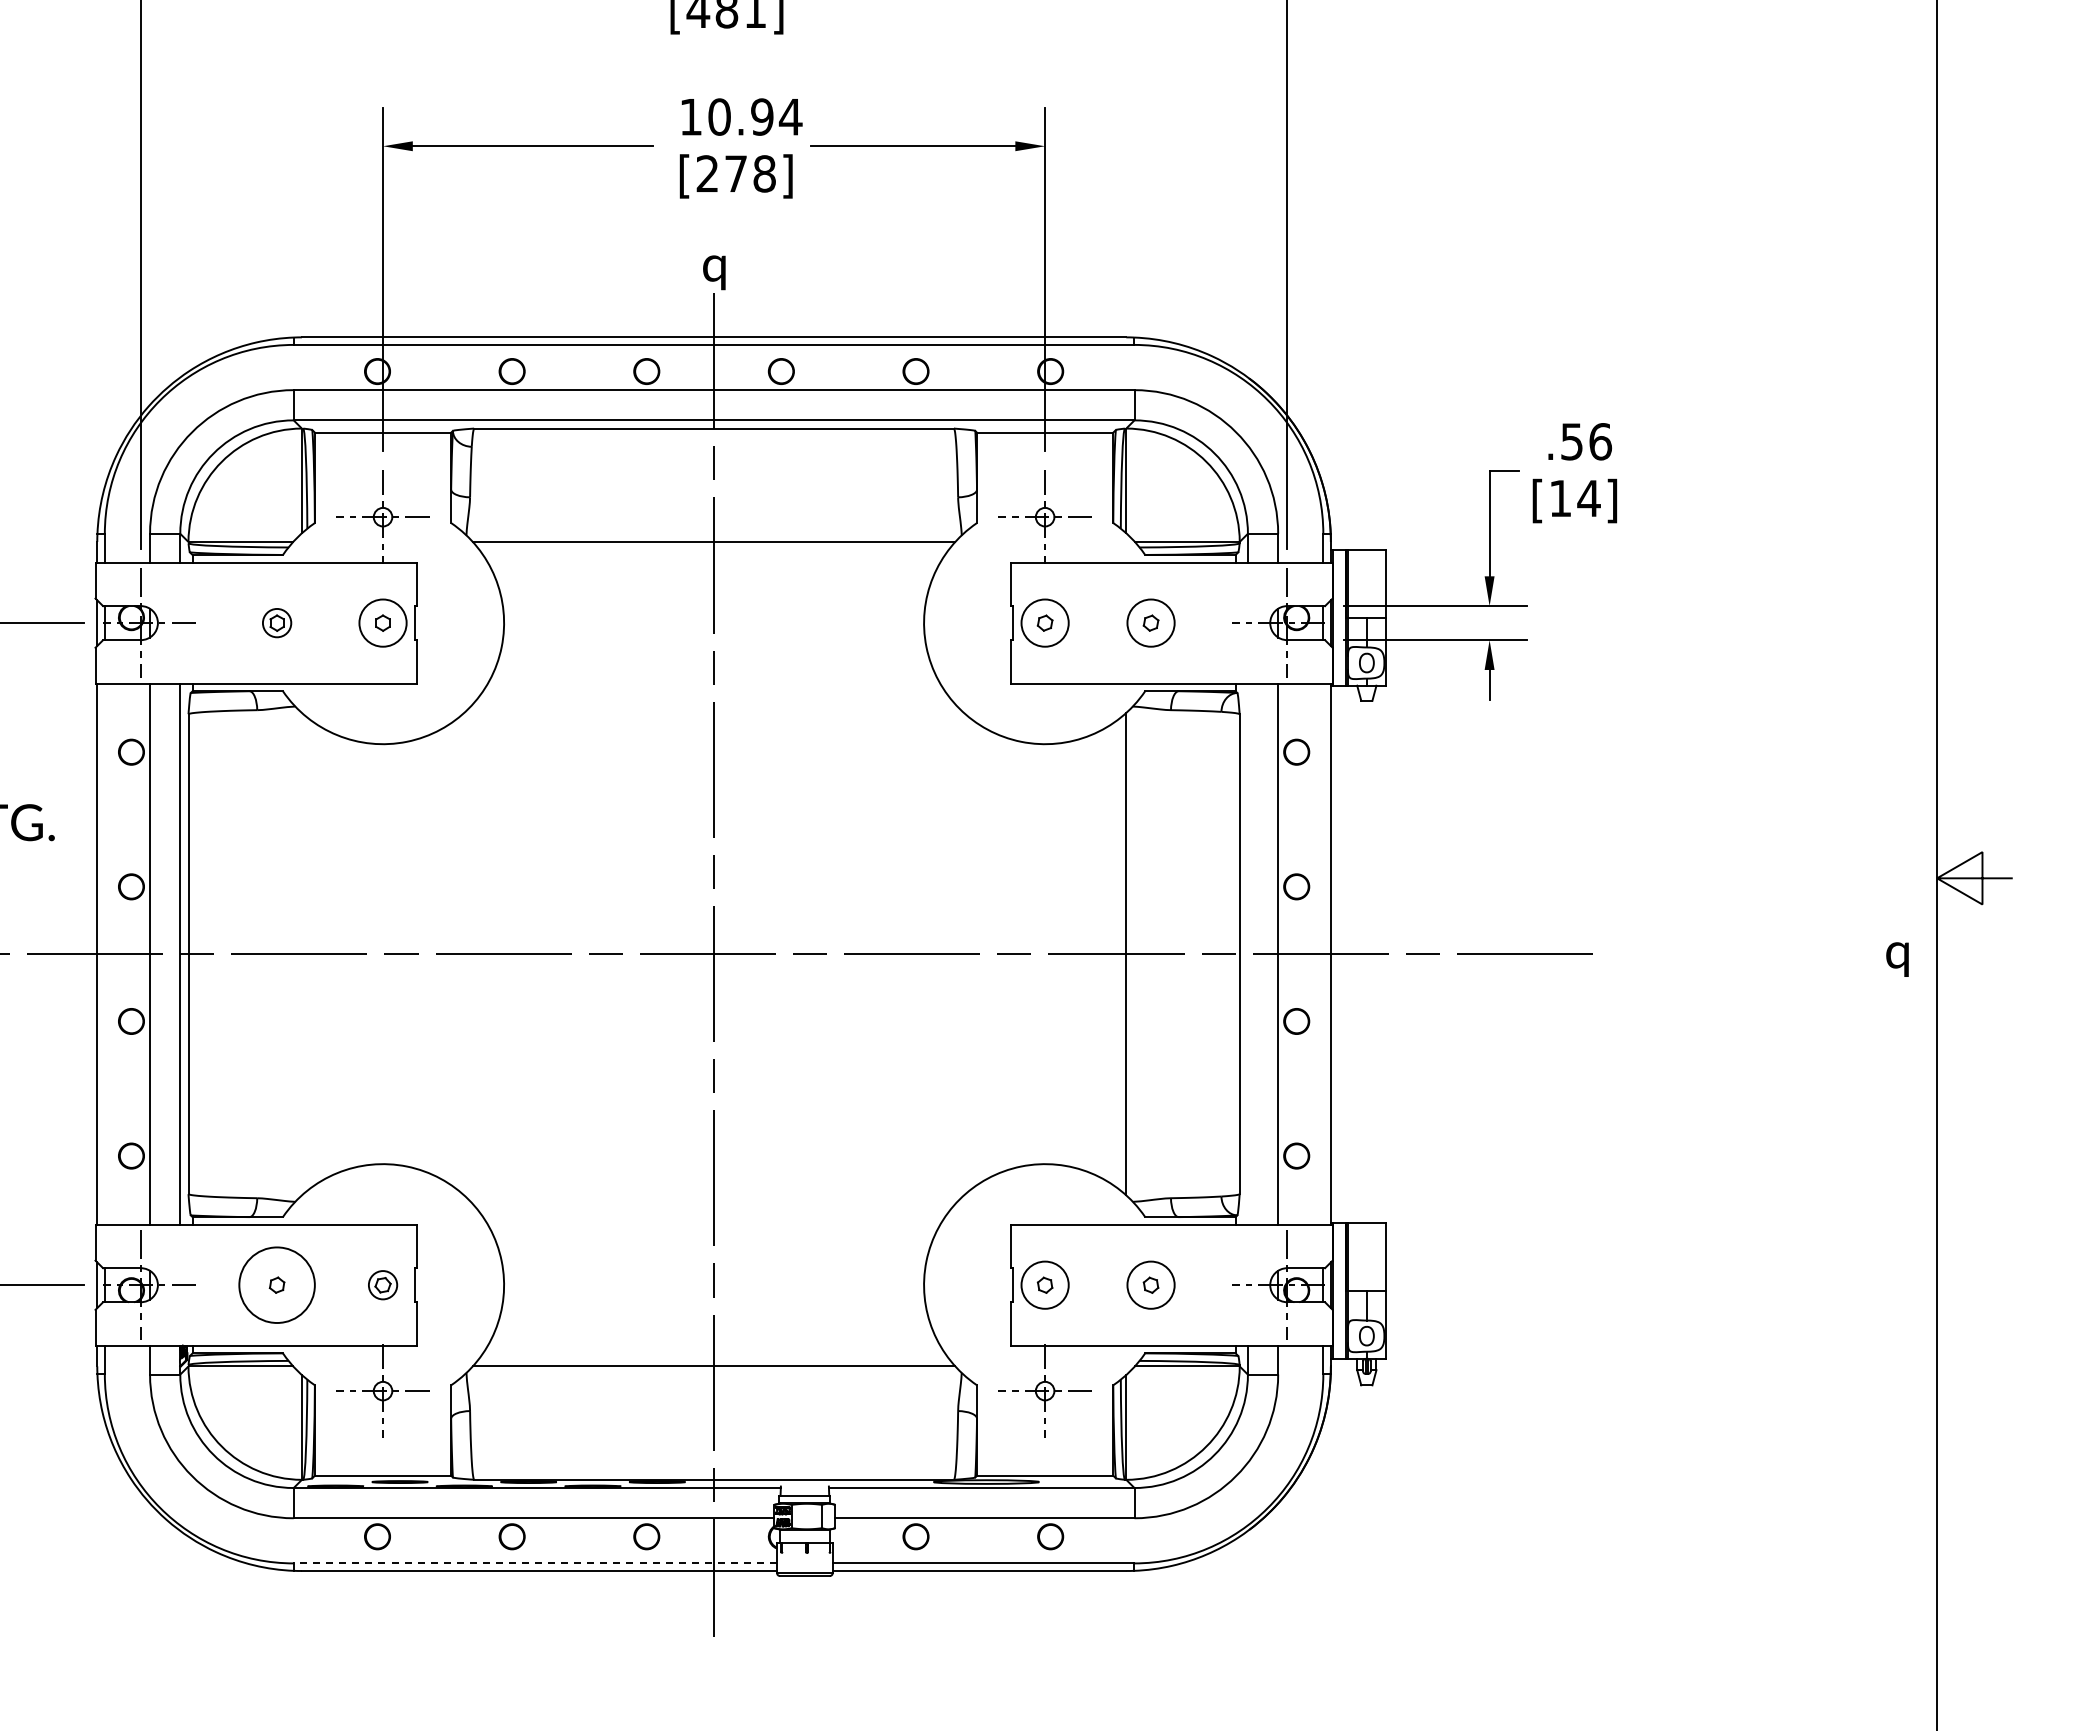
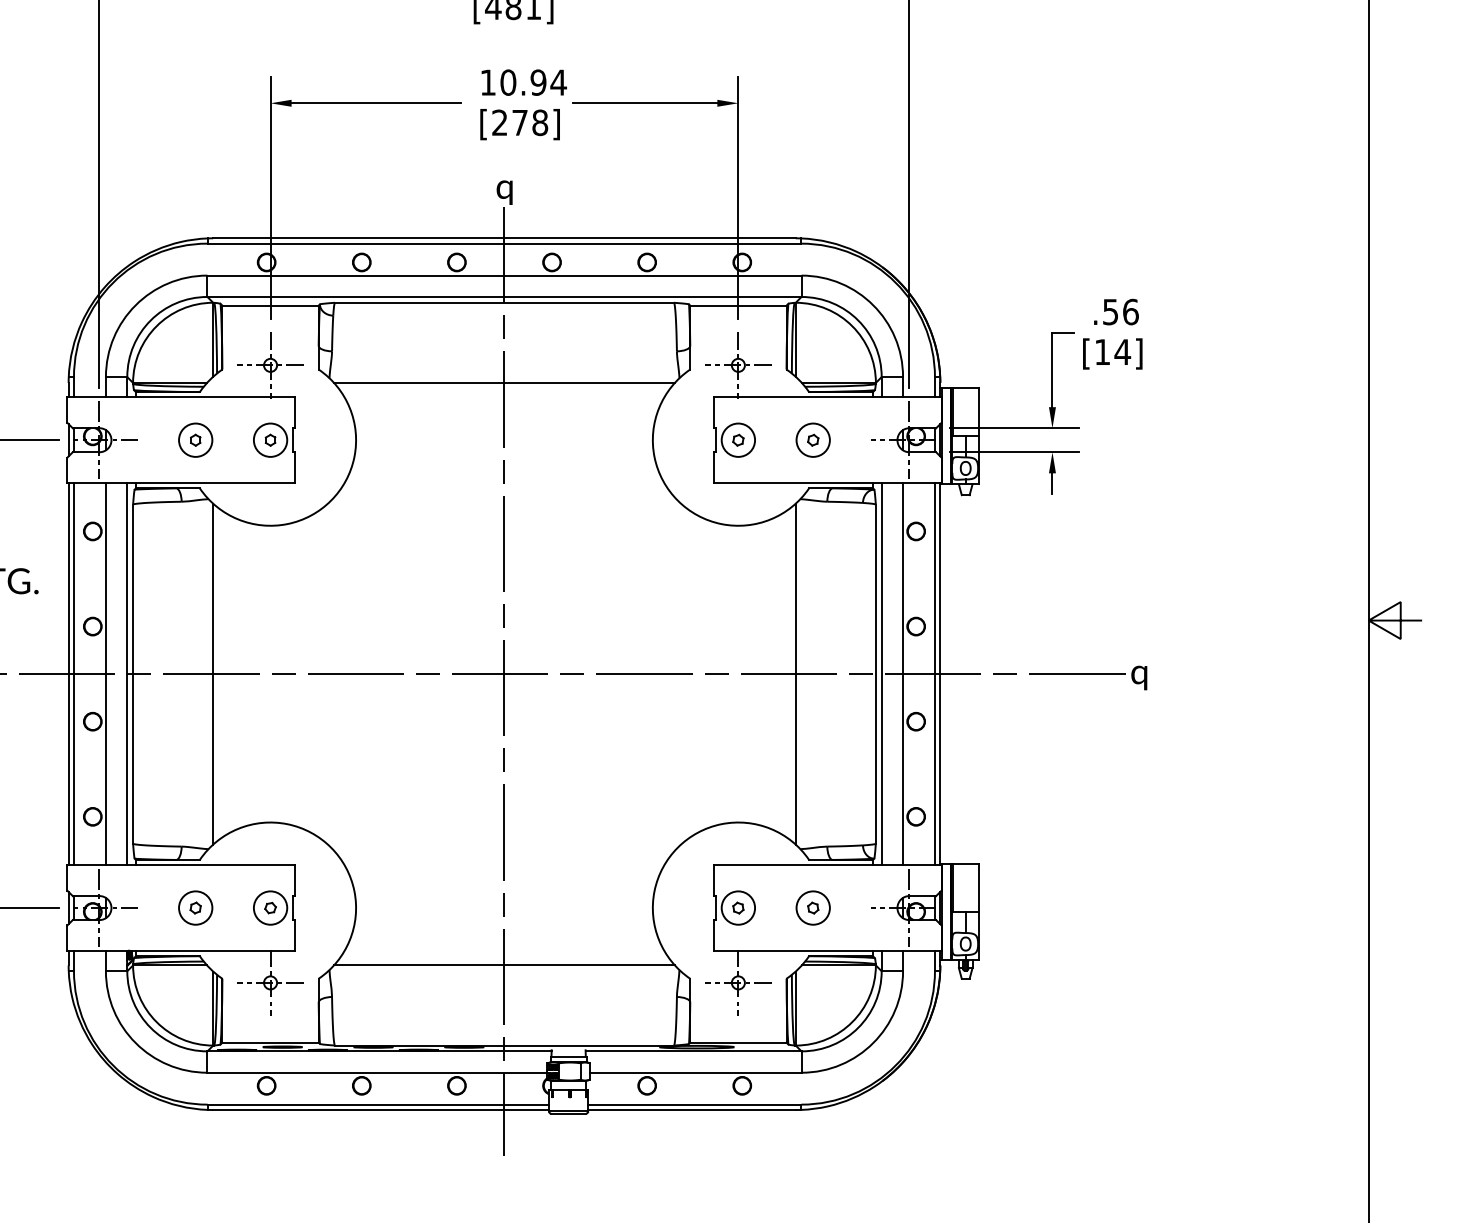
circle: (276, 622) -> (195, 439), size x1.67
line: (104, 953) -> (73, 673), added
line: (1247, 953) -> (881, 673), added
line: (1323, 953) -> (935, 673), added
line: (301, 954) -> (212, 674), added
text: (1897, 959) -> (1139, 677), moved
circle: (276, 1284) -> (195, 907), size x0.62
circle: (382, 1284) -> (270, 907), size x1.67
line: (535, 1563) -> (378, 1104), dashed -> solid

